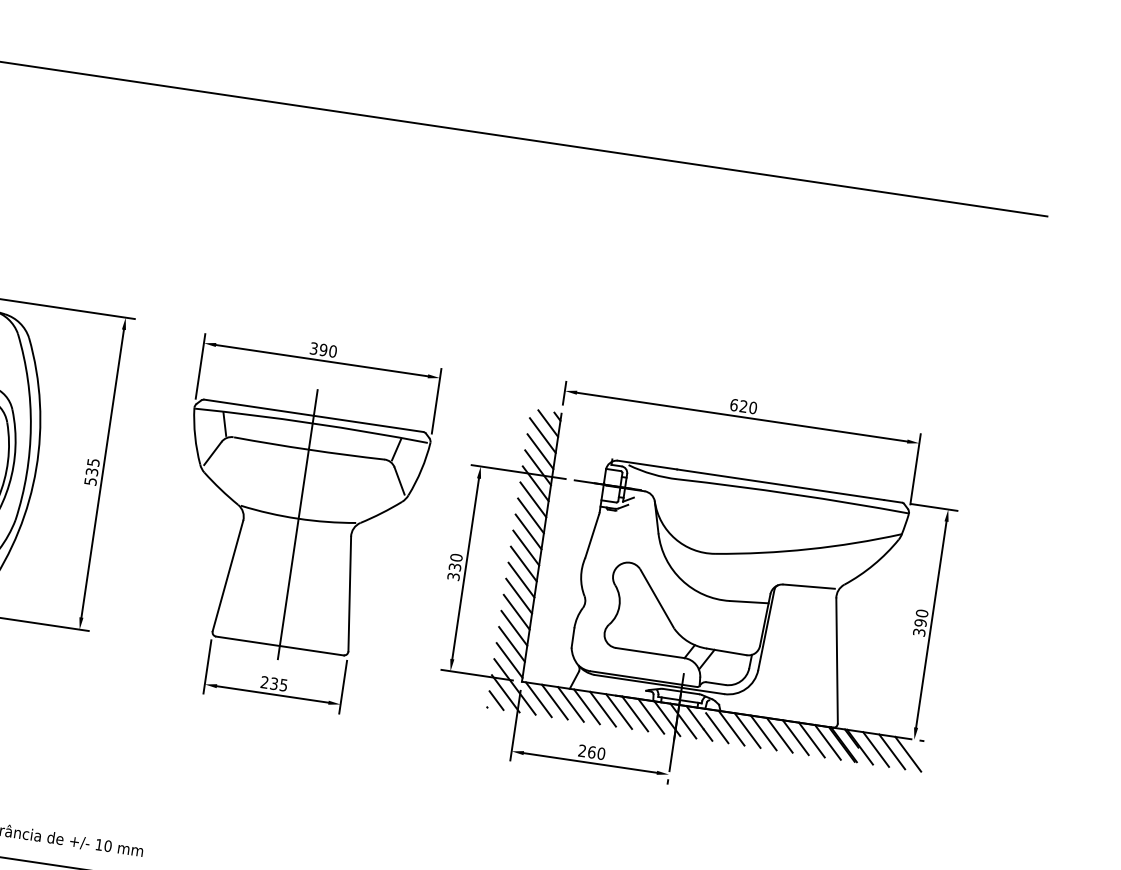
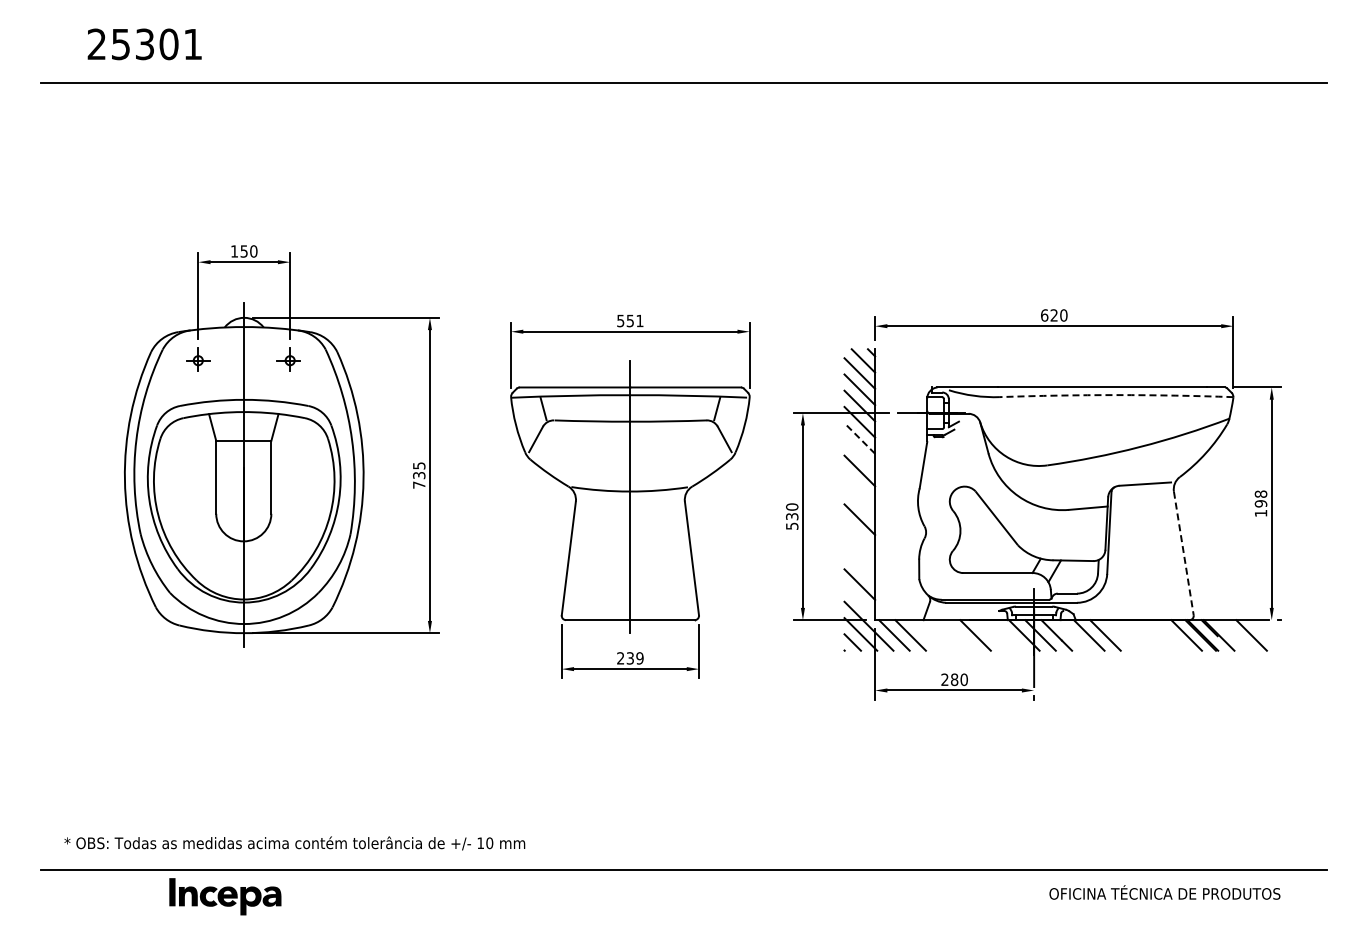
text: (323, 349) -> (630, 320), 390 -> 551
text: (91, 481) -> (419, 484), 535 -> 735
arc: (793, 494) -> (1116, 395), solid -> dashed
line: (533, 499) -> (859, 438), solid -> dashed
line: (530, 515) -> (859, 454), removed
line: (526, 547) -> (859, 486), removed
line: (523, 564) -> (859, 503), removed
text: (453, 575) -> (791, 525), 330 -> 530
line: (518, 595) -> (859, 535), removed
line: (516, 611) -> (859, 551), removed
text: (920, 622) -> (1260, 503), 390 -> 198
line: (514, 628) -> (859, 568), removed
line: (509, 660) -> (859, 600), removed
line: (836, 660) -> (1183, 553), solid -> dashed
text: (283, 685) -> (639, 658), 235 -> 239
line: (570, 704) -> (926, 635), removed
line: (586, 706) -> (942, 635), removed
line: (603, 709) -> (959, 635), removed
line: (634, 713) -> (991, 635), removed
line: (650, 716) -> (1007, 635), removed
line: (716, 728) -> (1074, 637), removed
line: (763, 732) -> (1121, 635), removed
line: (779, 735) -> (1137, 635), removed
line: (795, 737) -> (1153, 635), removed
line: (811, 740) -> (1170, 635), removed
line: (876, 749) -> (1235, 635), removed
text: (591, 752) -> (954, 679), 260 -> 280
line: (907, 754) -> (1267, 635), removed

